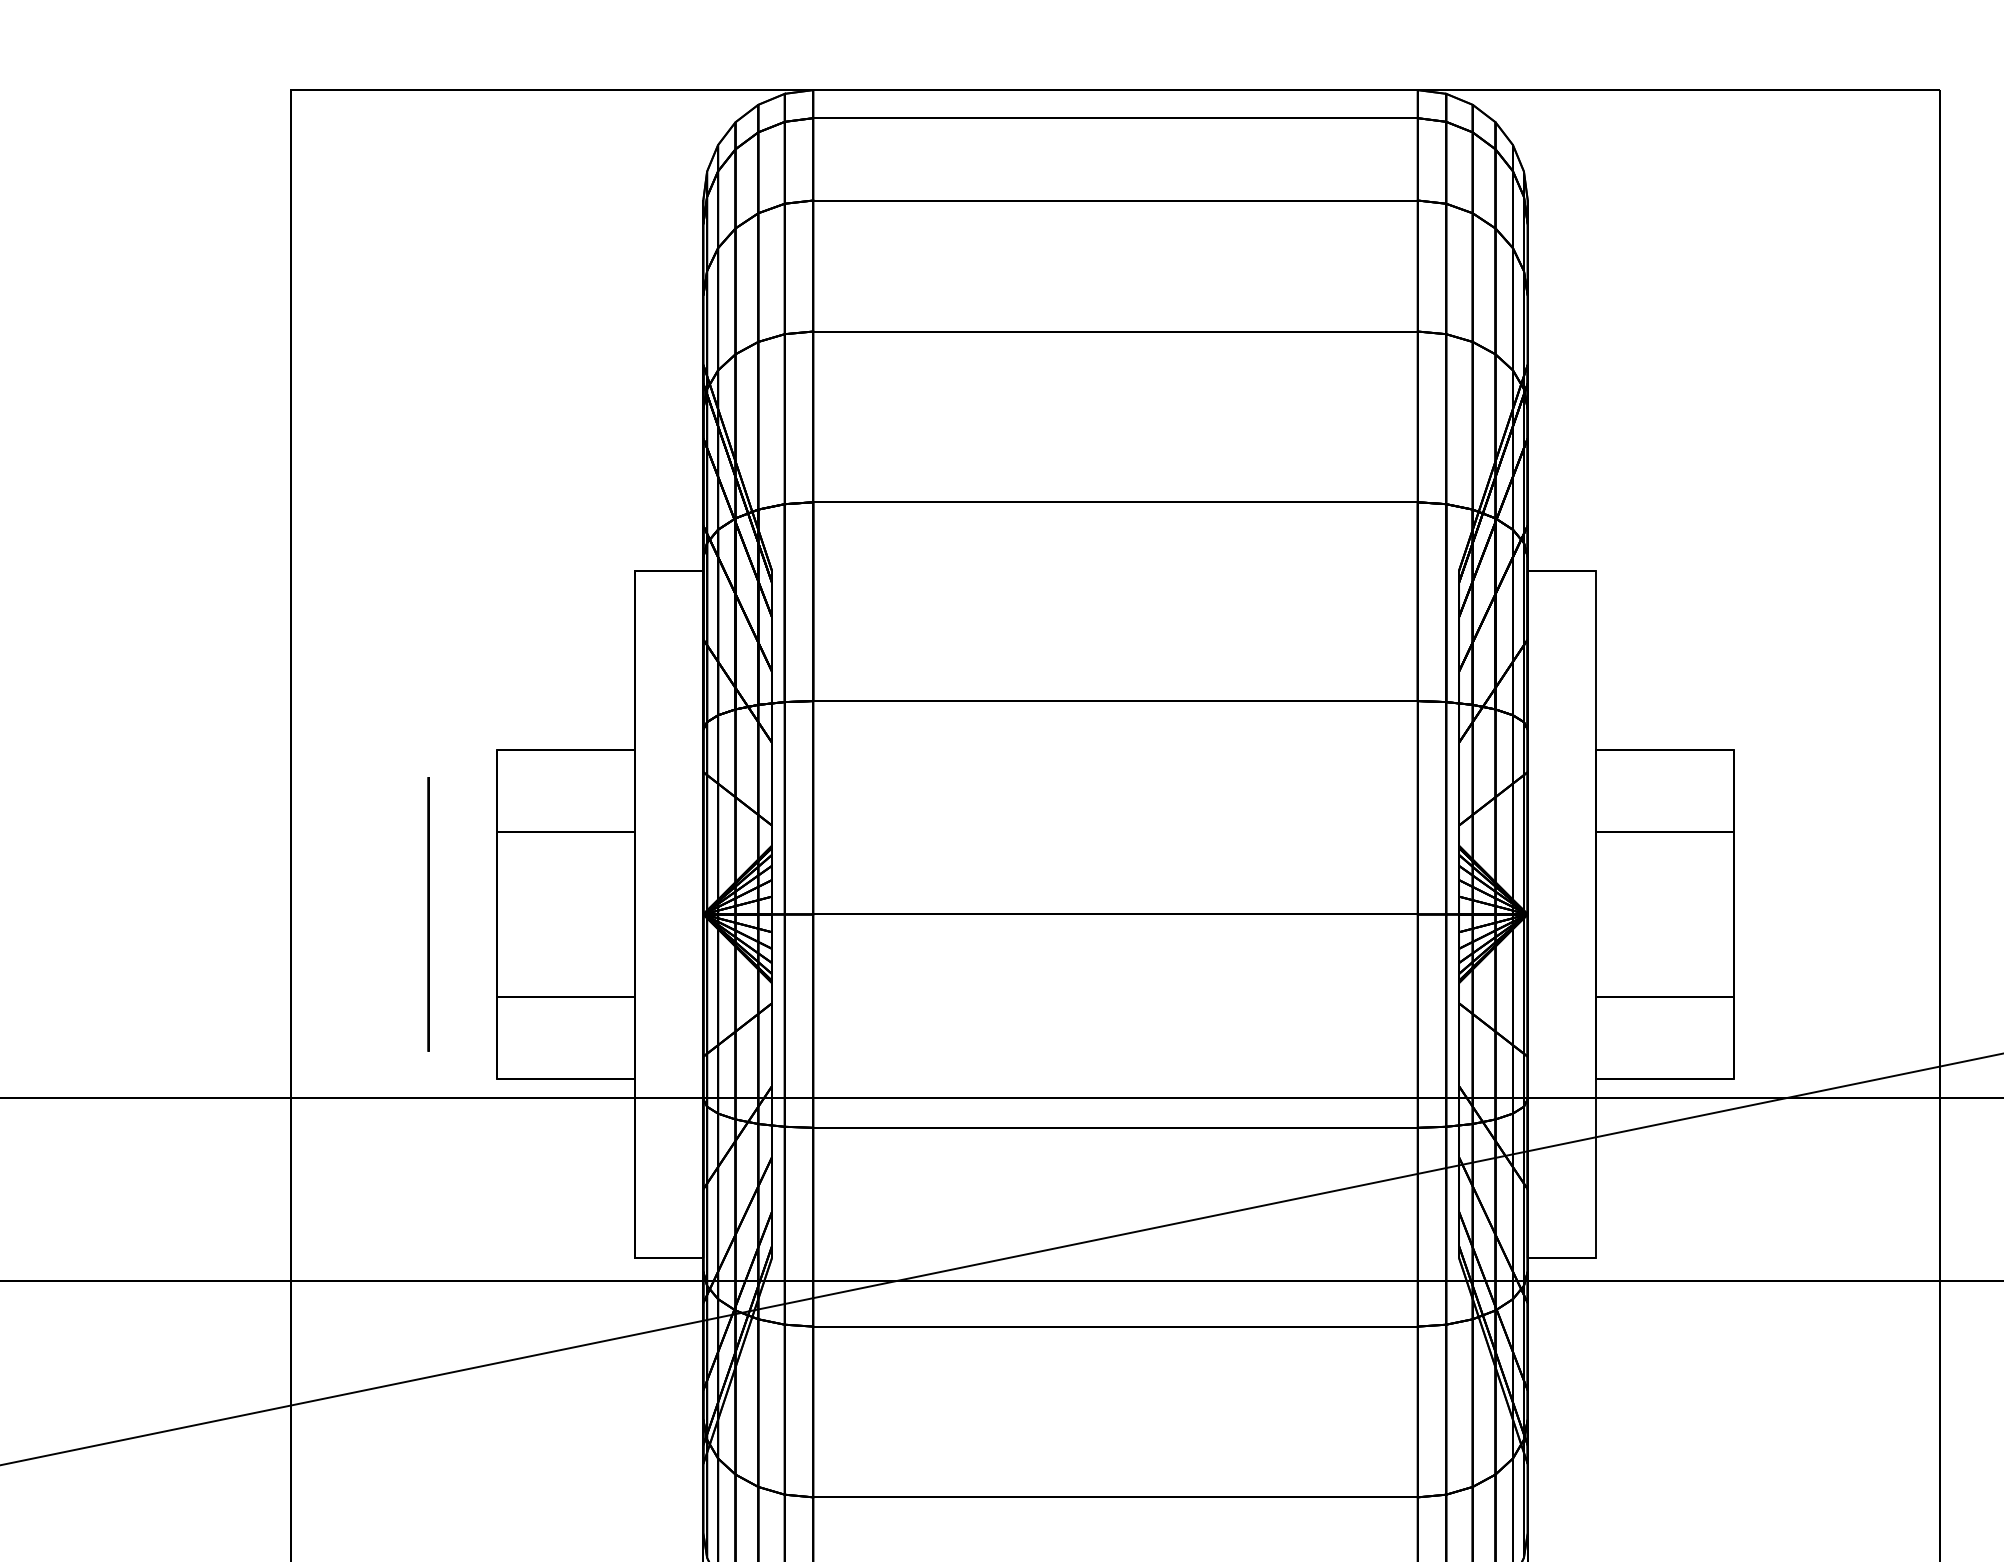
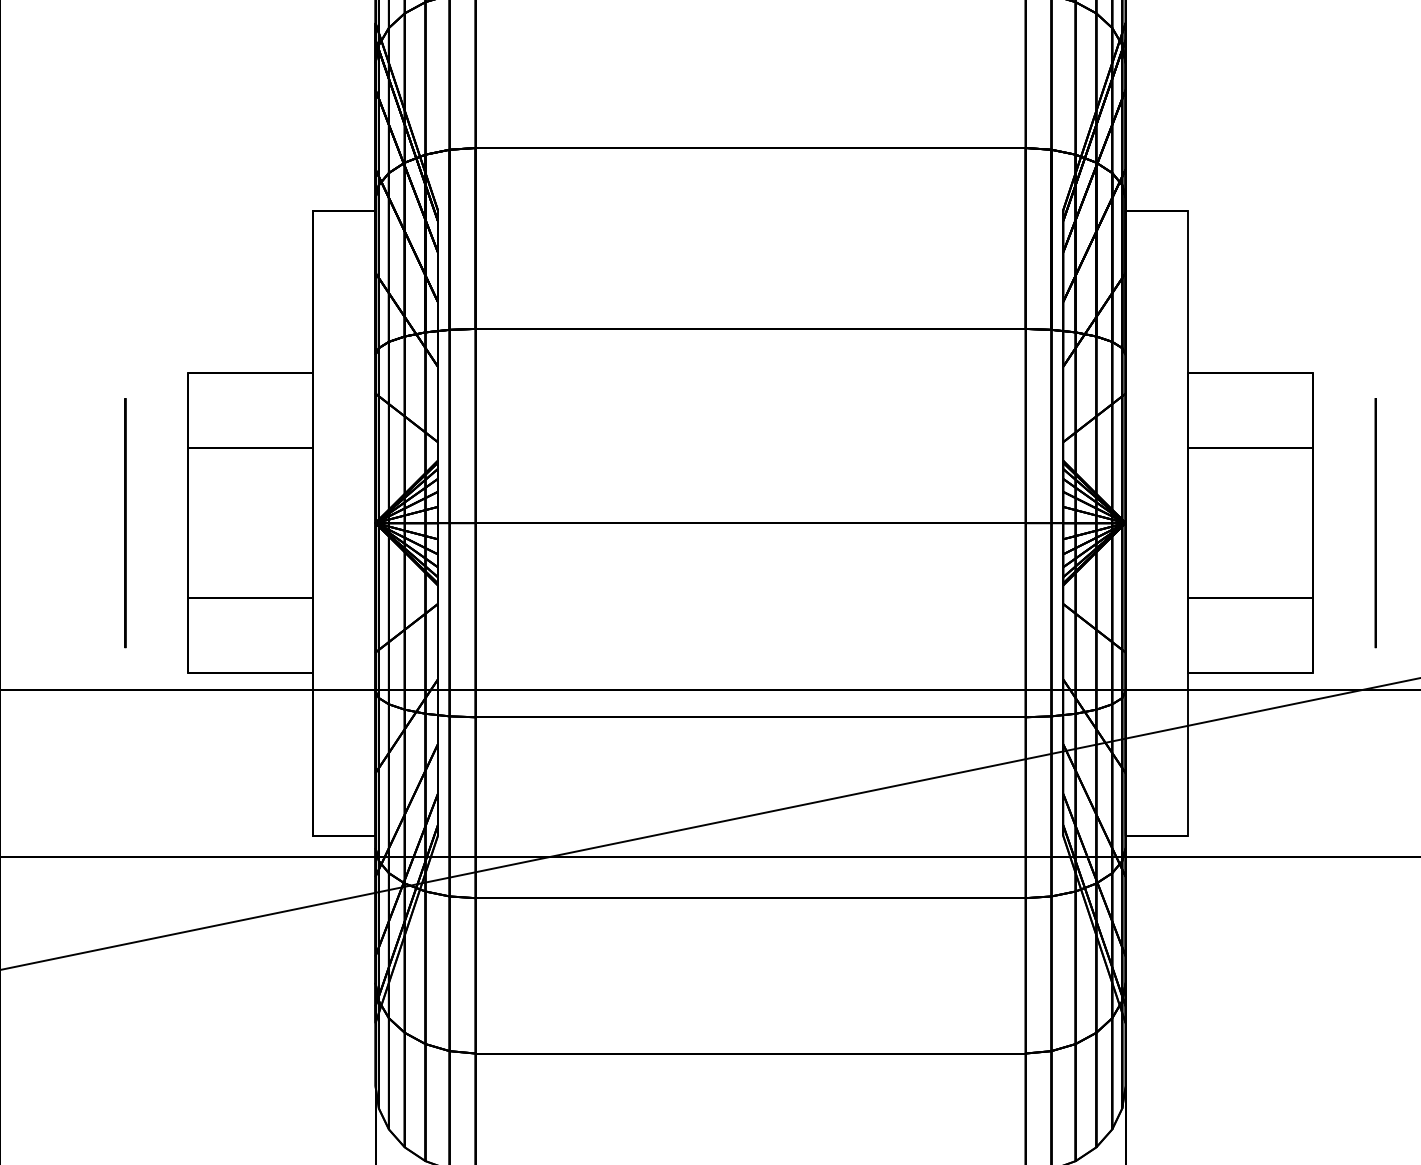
circle: (1802, 914) -> (1375, 523), added

